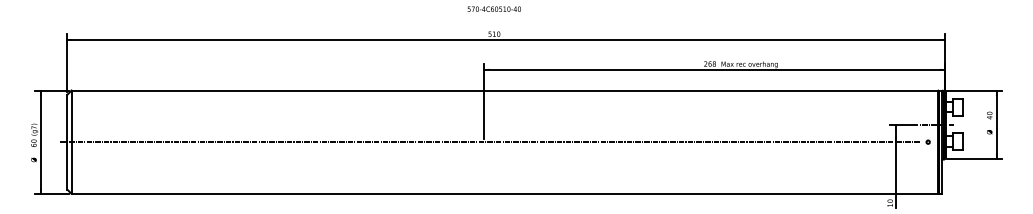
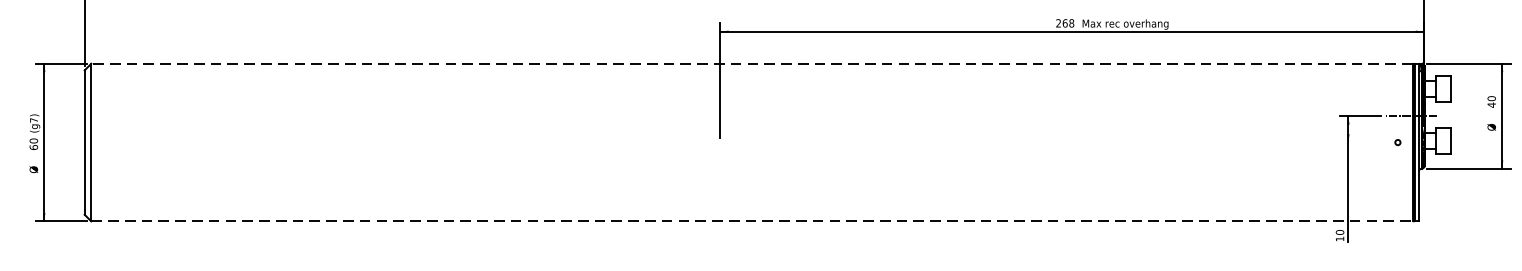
line: (504, 90) -> (751, 63), solid -> dashed
line: (488, 142) -> (727, 143), removed
line: (505, 193) -> (753, 220), solid -> dashed

